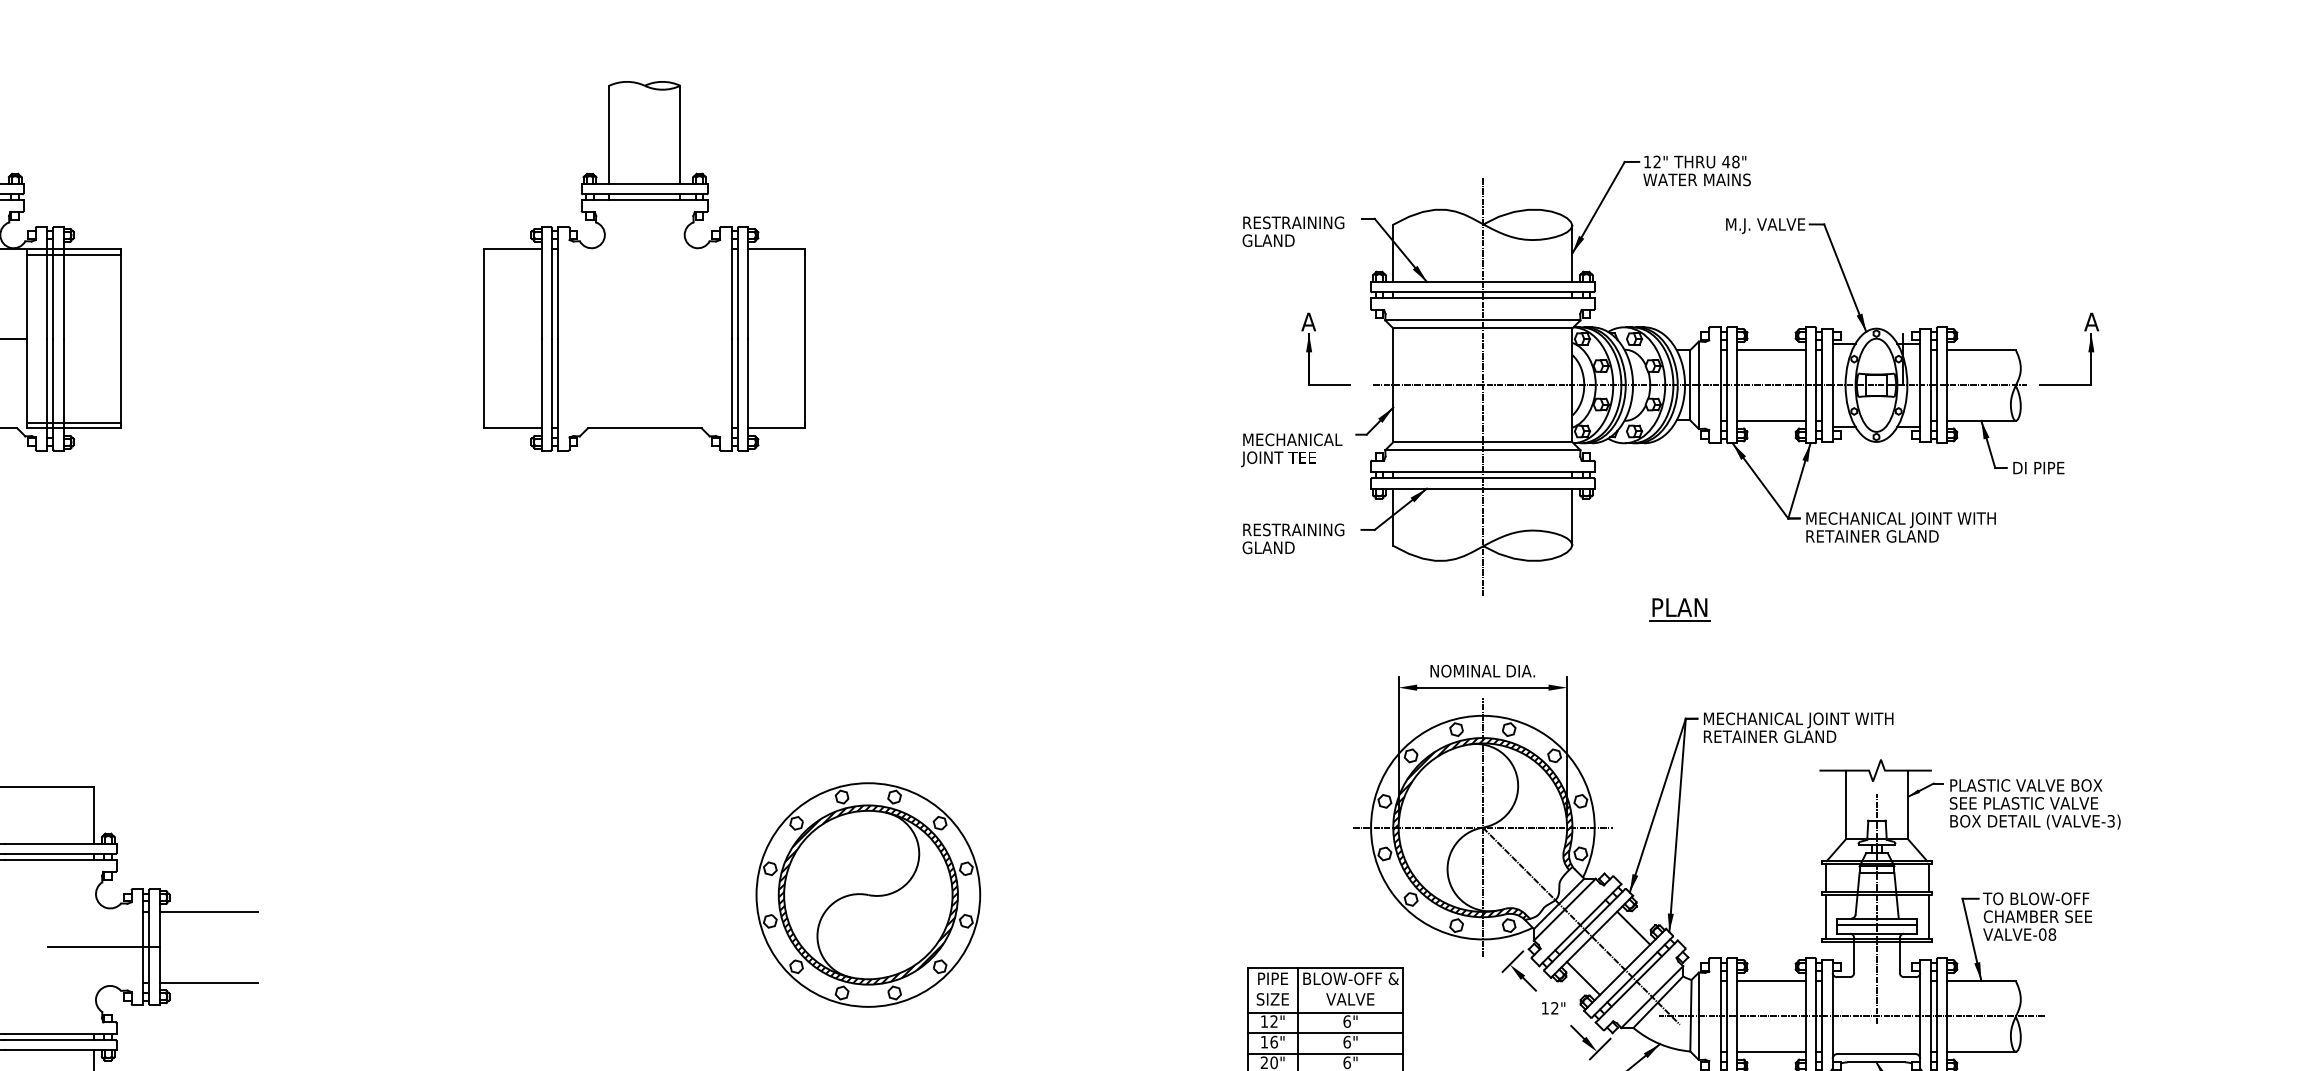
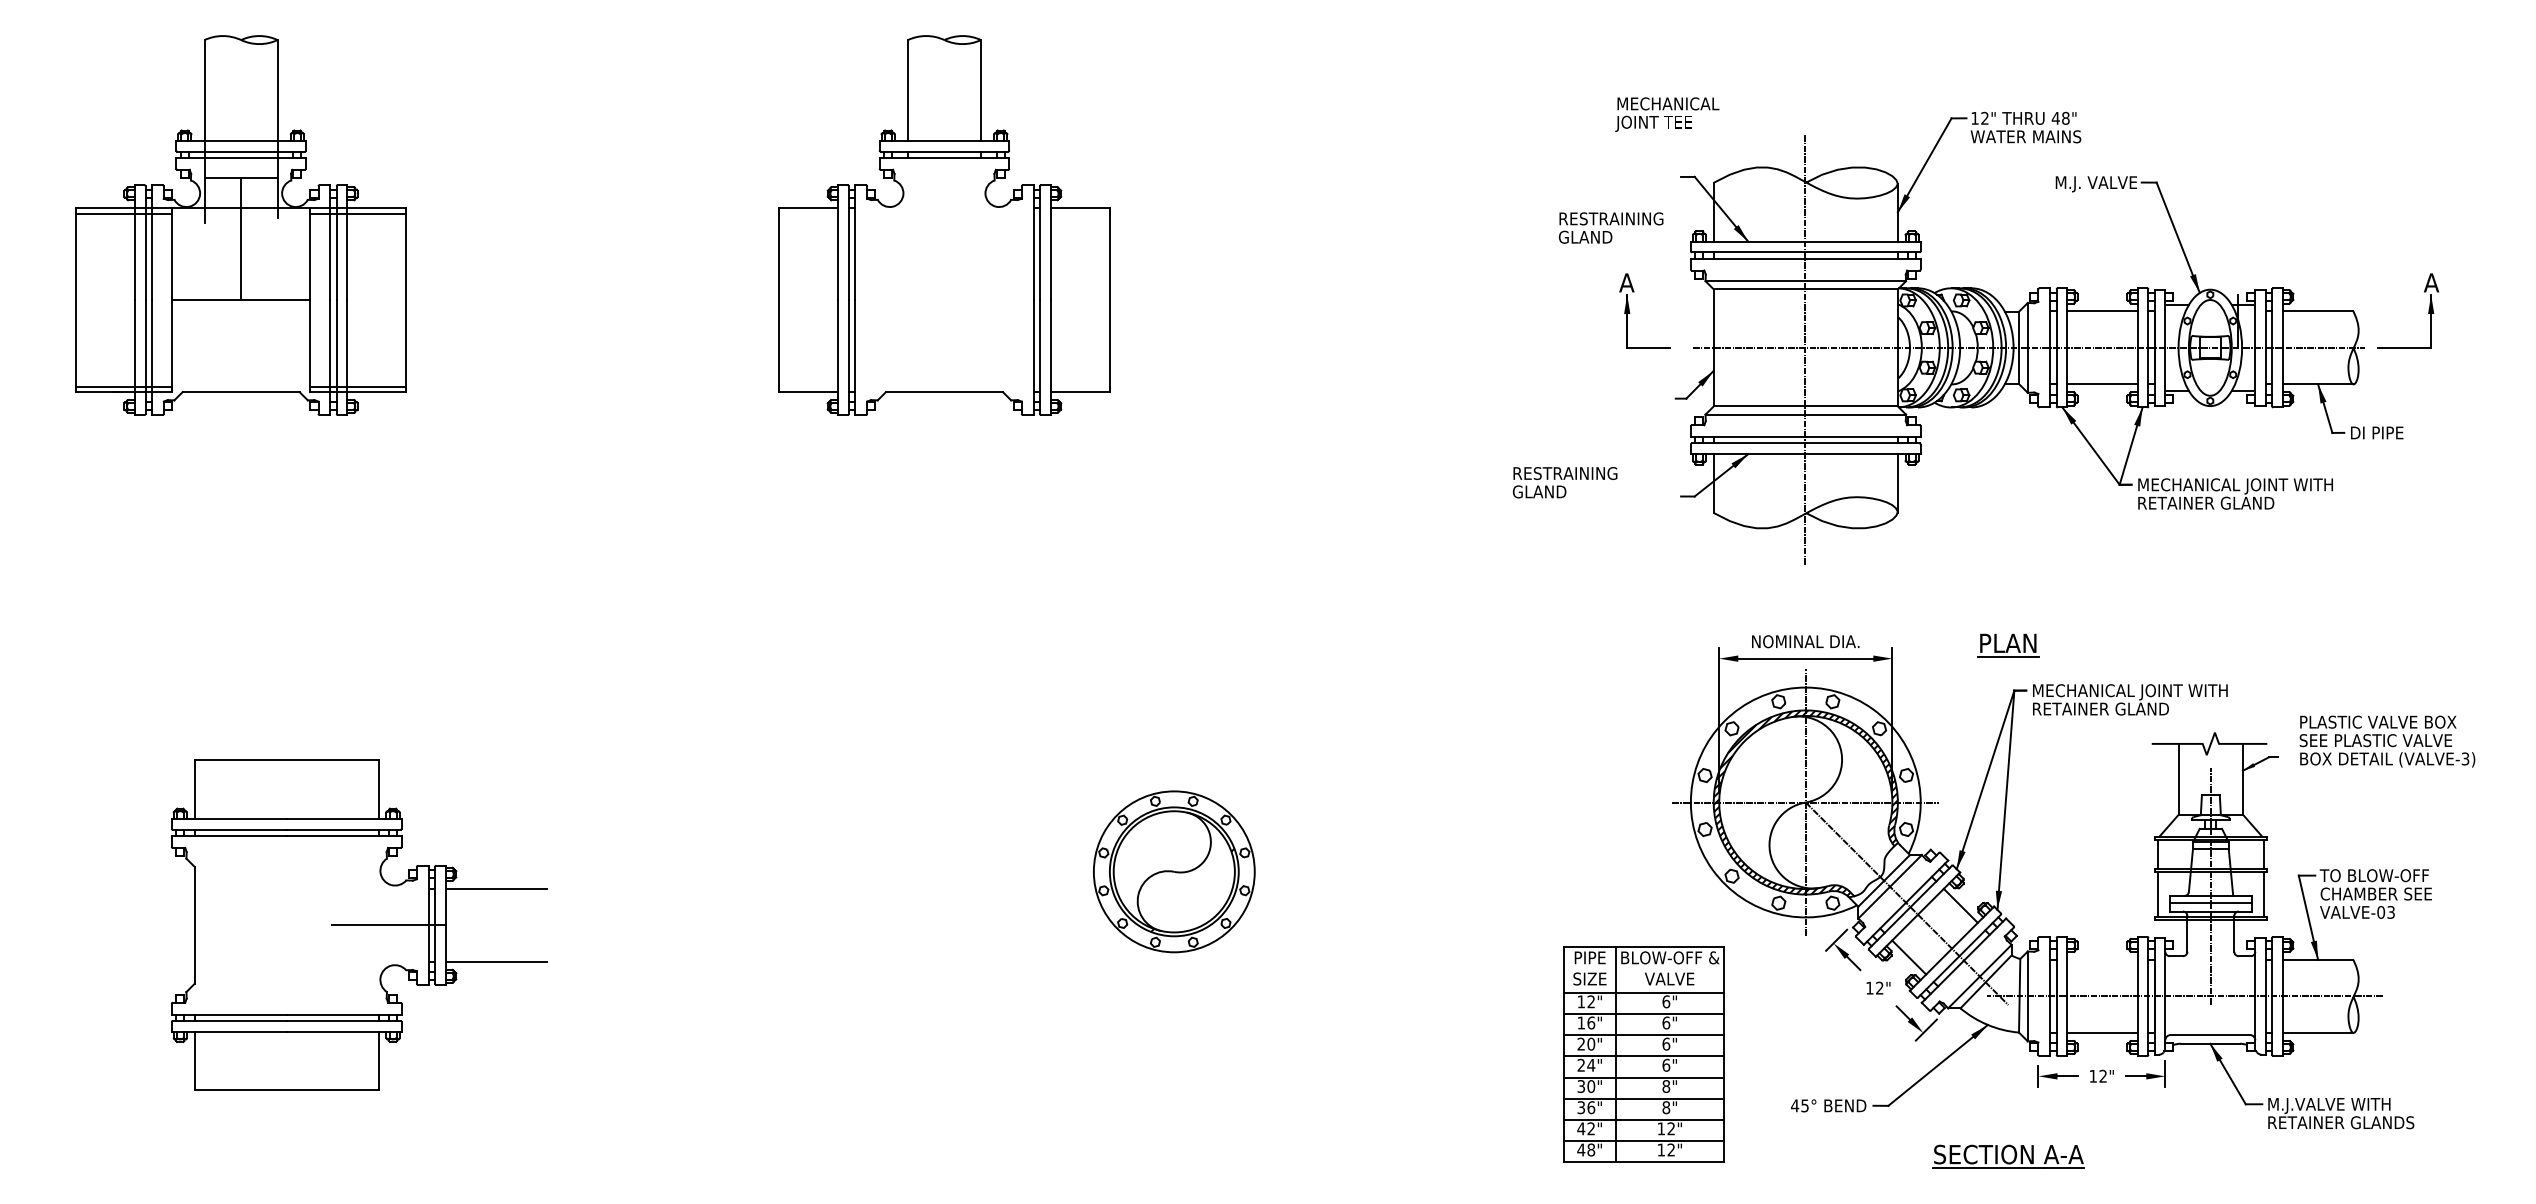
text: (1293, 231) -> (1611, 227), moved
text: (1291, 450) -> (1667, 114), moved
text: (1293, 538) -> (1565, 482), moved
part: (1680, 609) -> (2008, 645), moved
text: (2035, 804) -> (2387, 741), moved
part: (868, 894) -> (1174, 871), size x0.7
text: (2051, 934) -> (2390, 912), VALVE-08 -> VALVE-03
line: (1771, 980) -> (2102, 959), removed

